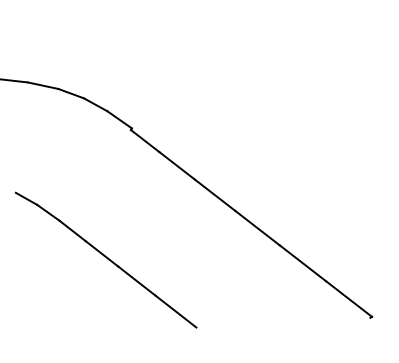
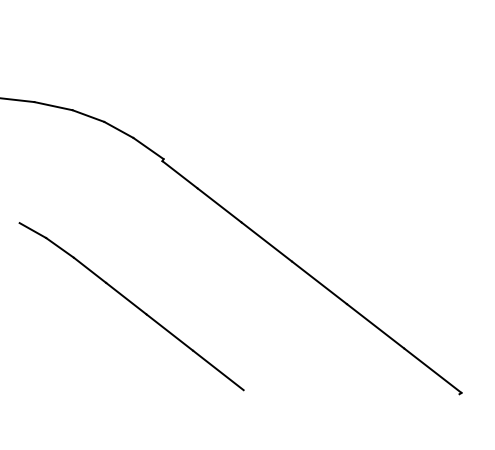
part: (106, 260) -> (131, 306), moved

